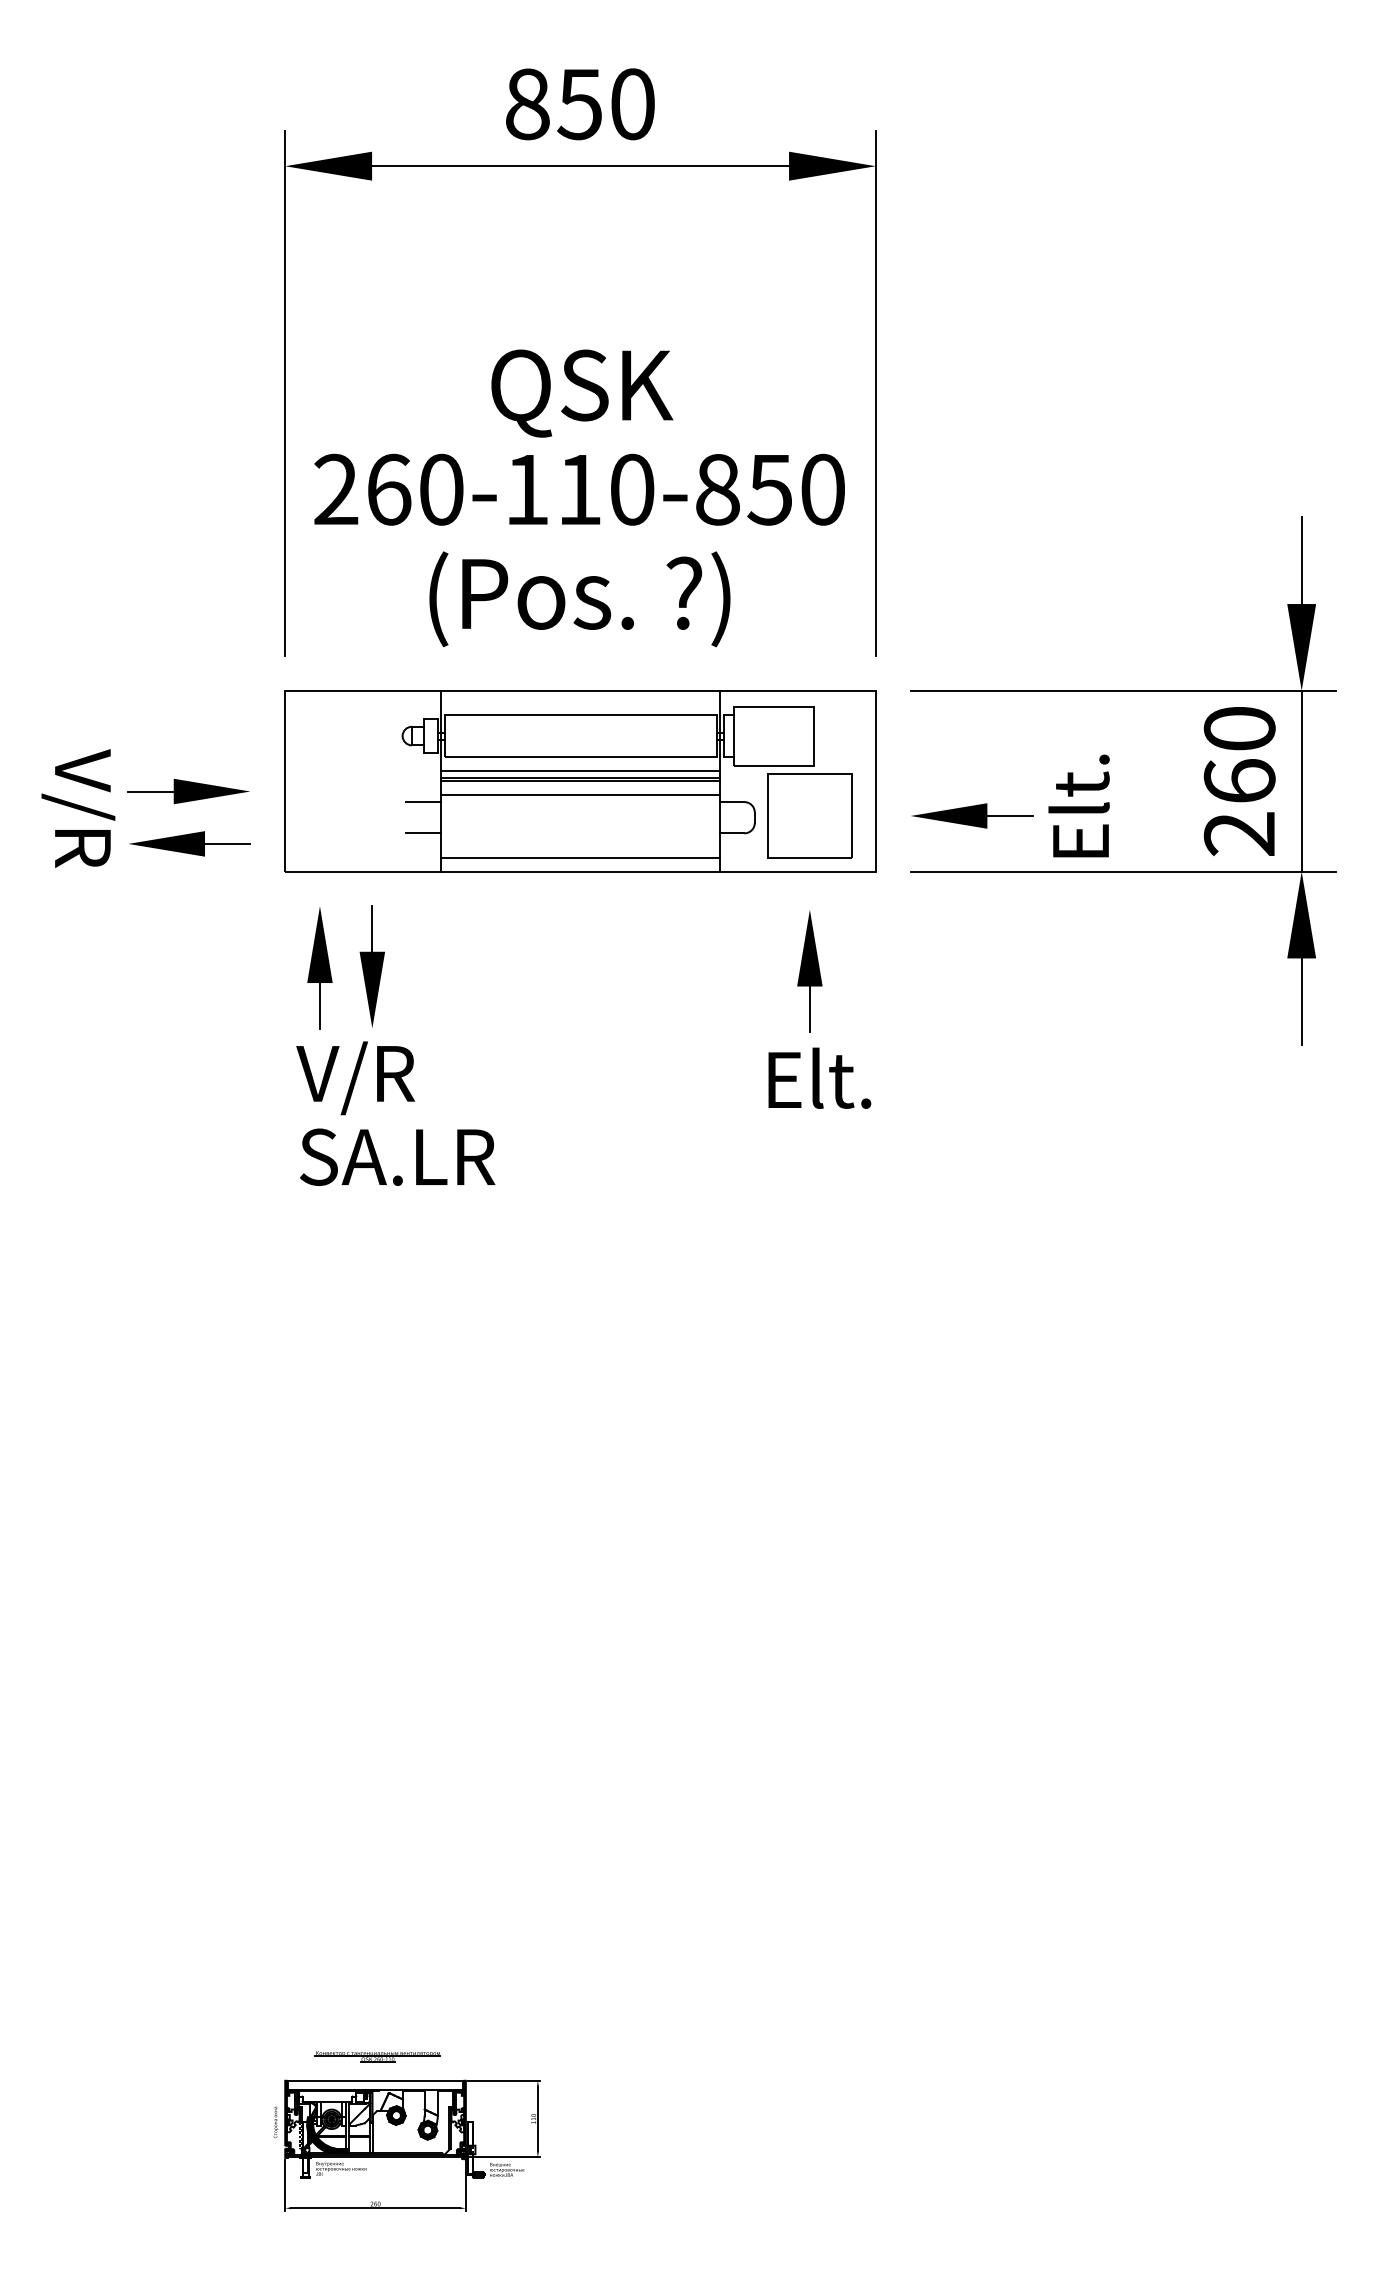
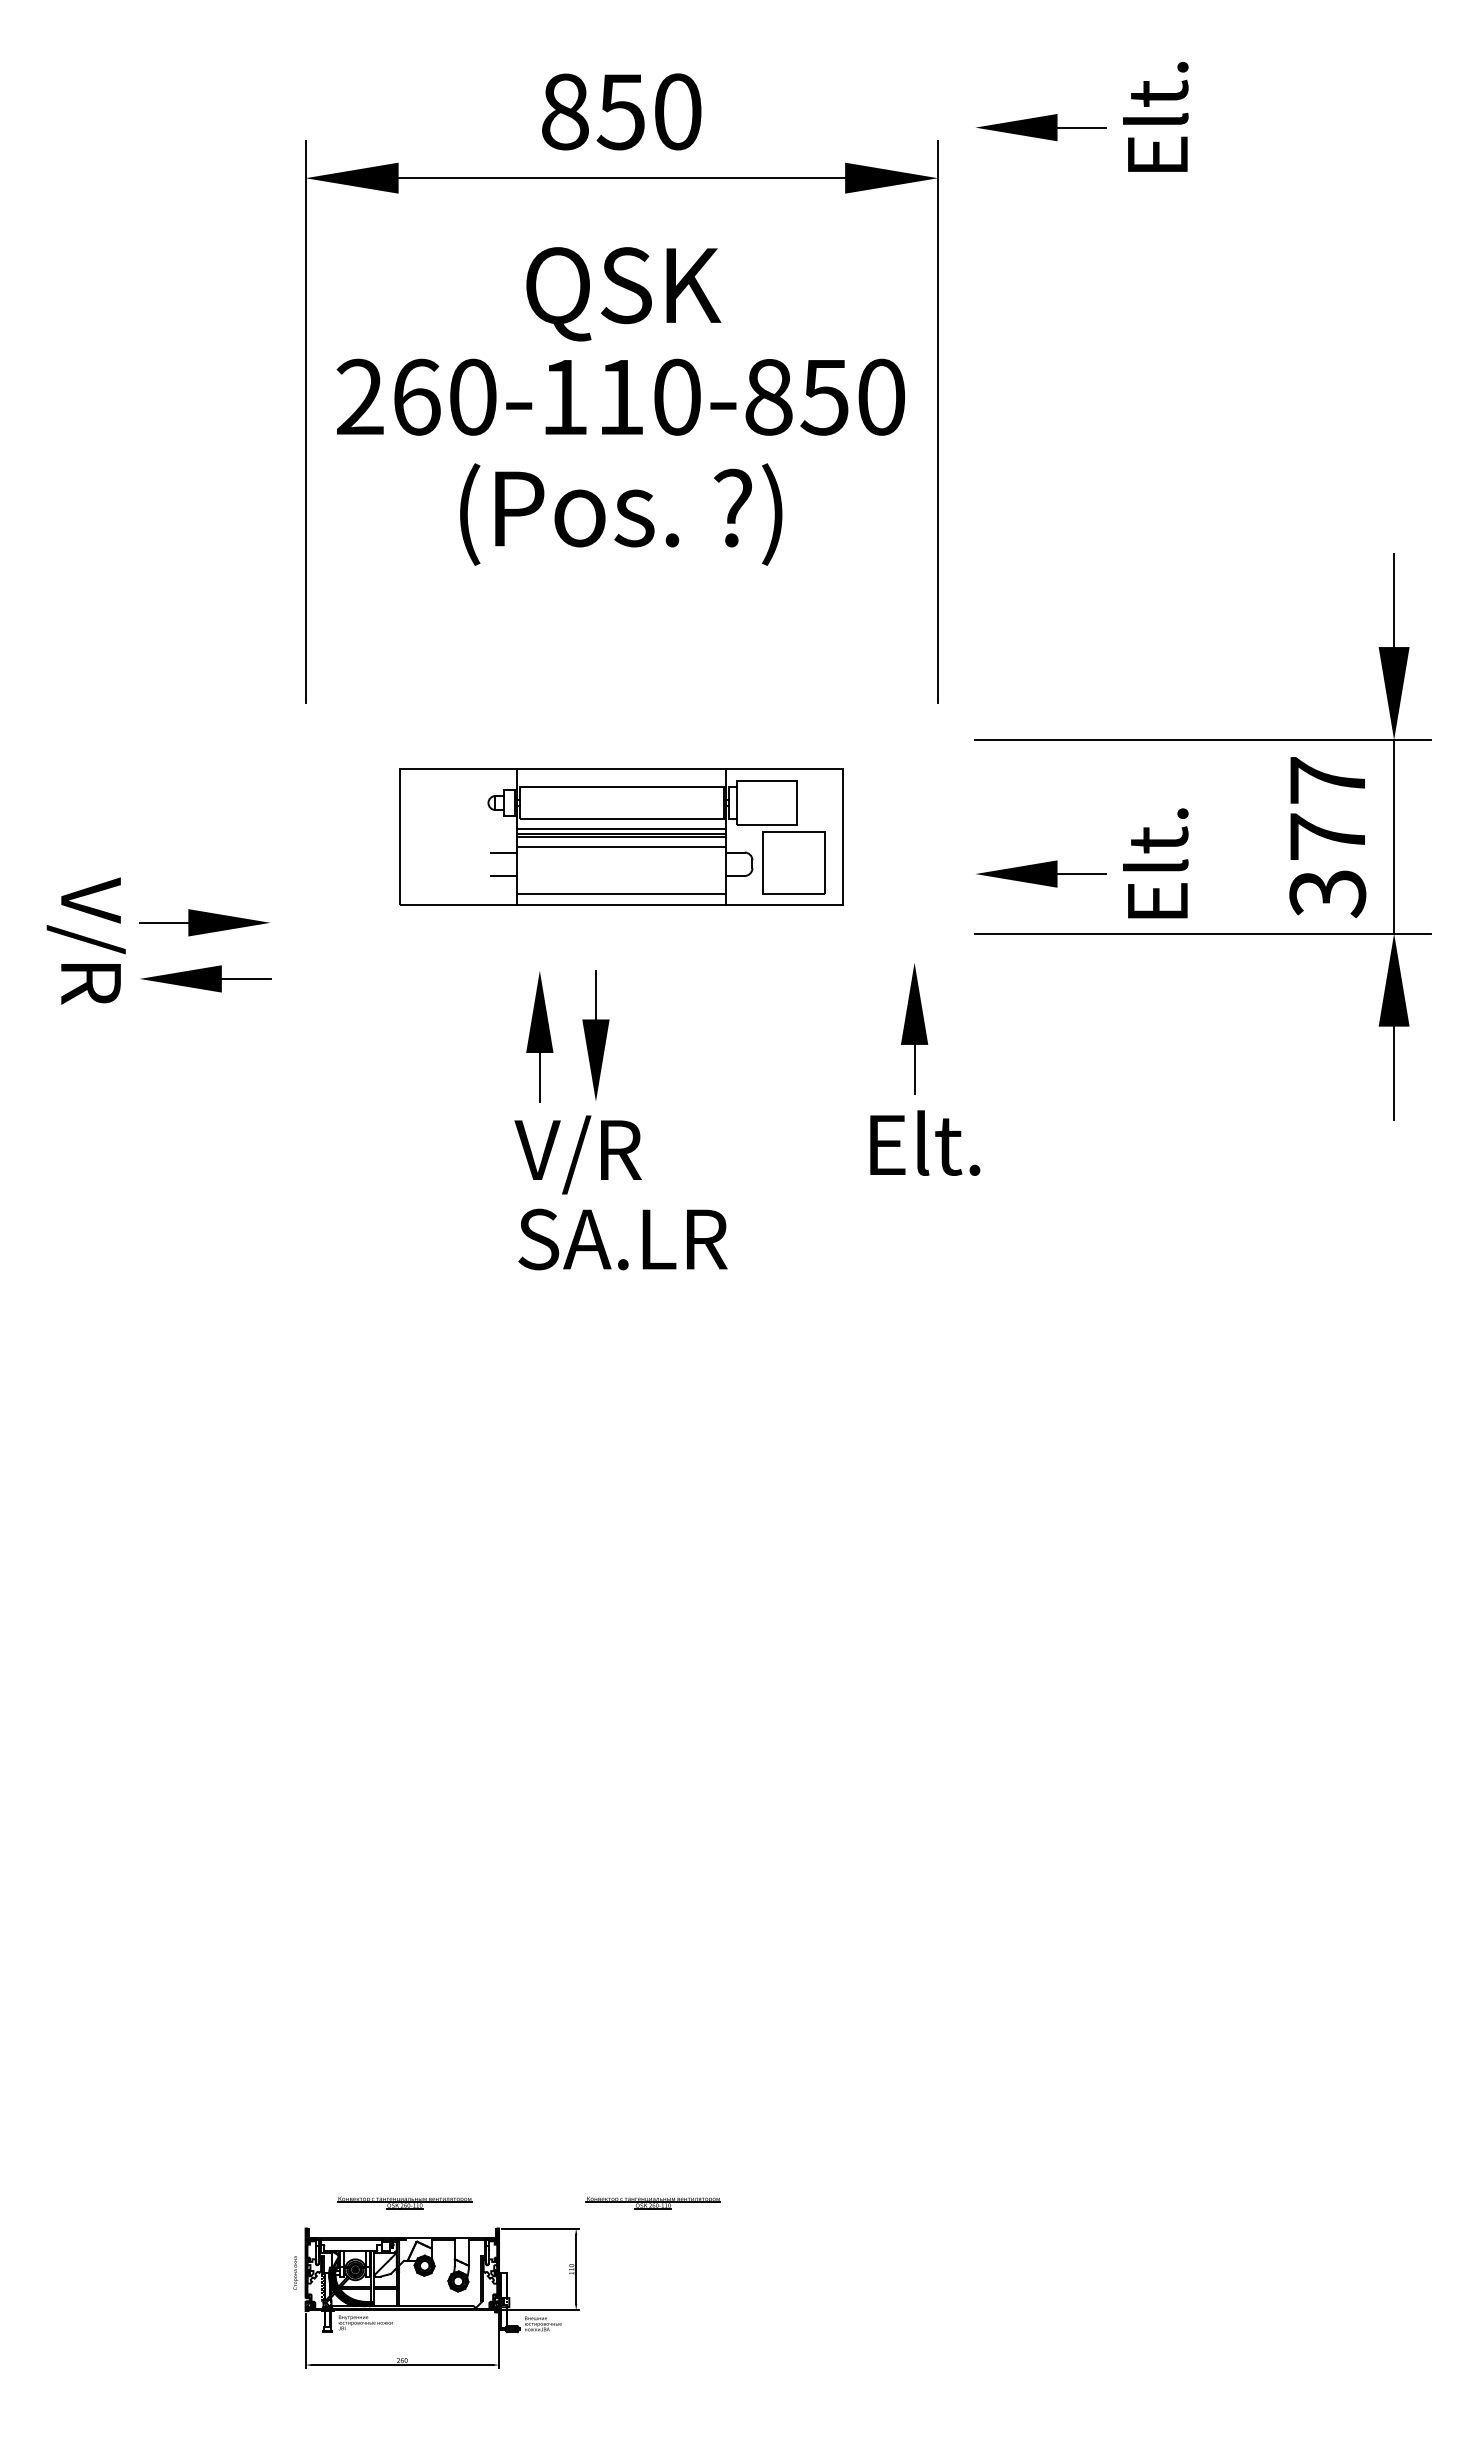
part: (1010, 118) -> (1082, 127), added
text: (579, 498) -> (620, 406), moved
part: (580, 781) -> (621, 837), size x0.7
text: (1239, 781) -> (1327, 837), 260 -> 377
part: (145, 792) -> (158, 923), moved
part: (810, 1009) -> (915, 1069), moved
part: (395, 1045) -> (620, 1119), moved
part: (609, 2056) -> (652, 2202), added
line: (375, 2080) -> (402, 2228), removed

